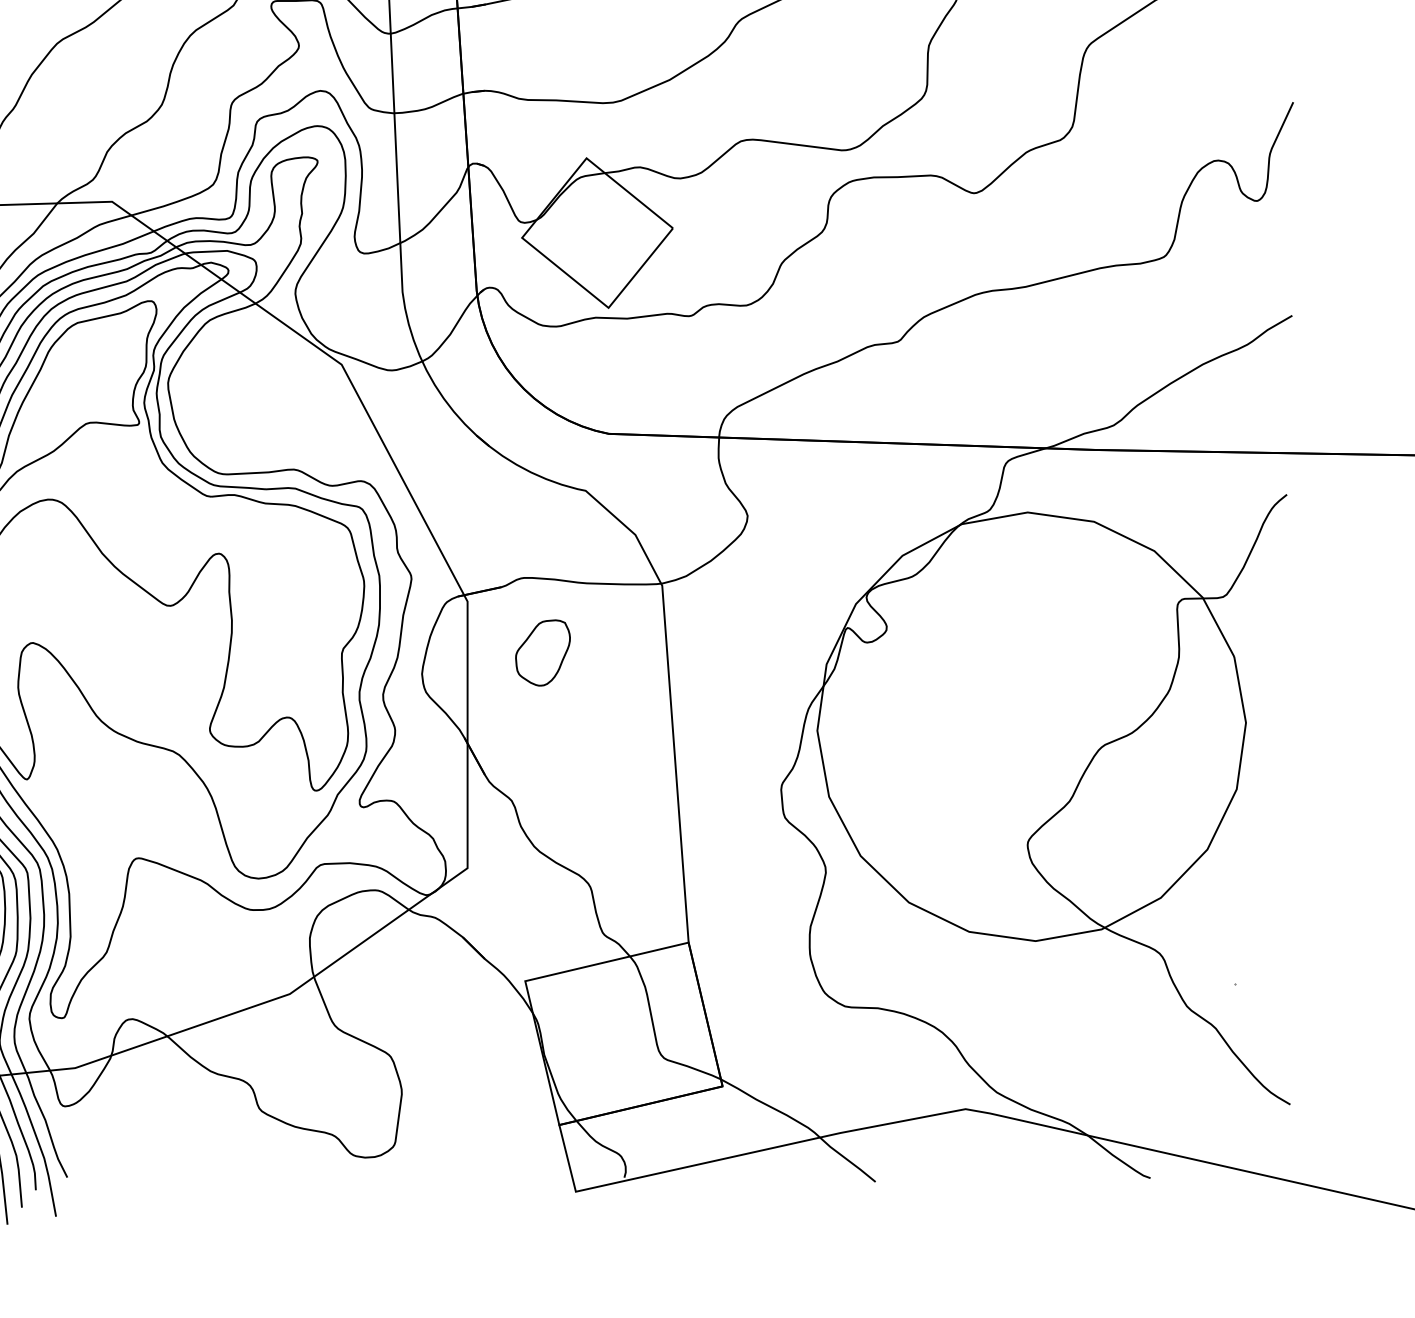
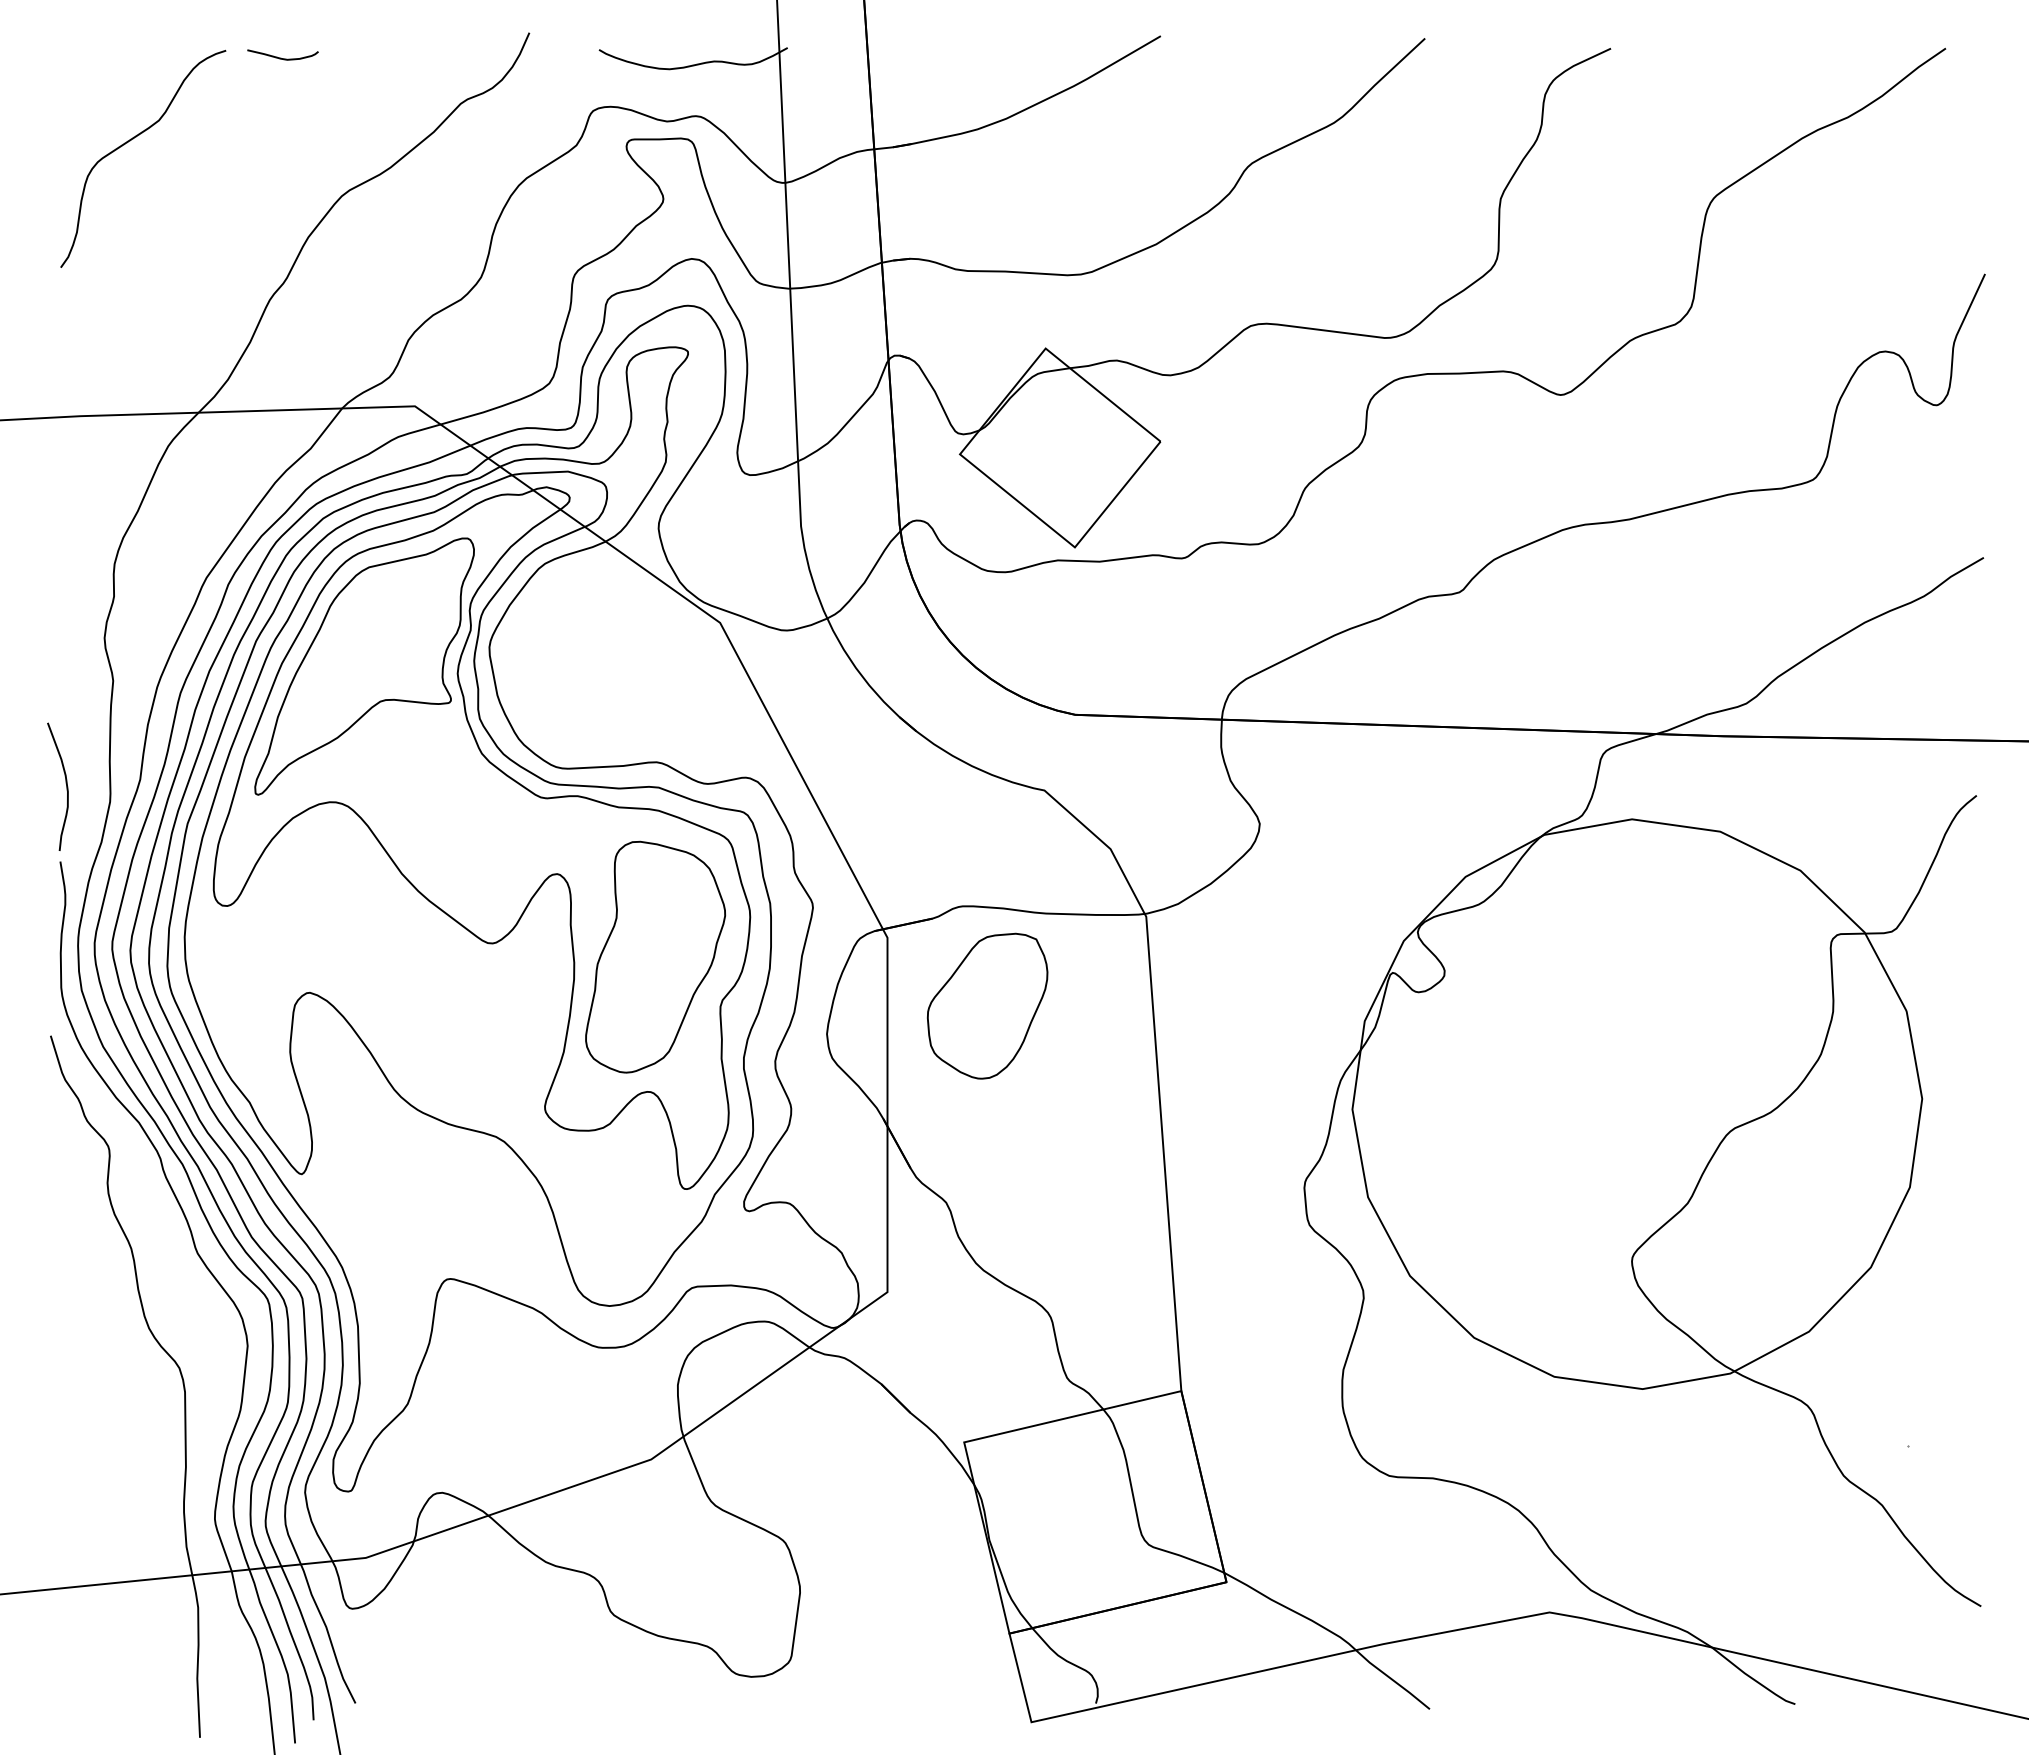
part: (293, 615) -> (655, 956), added
part: (542, 652) -> (987, 1005), size x1.67

